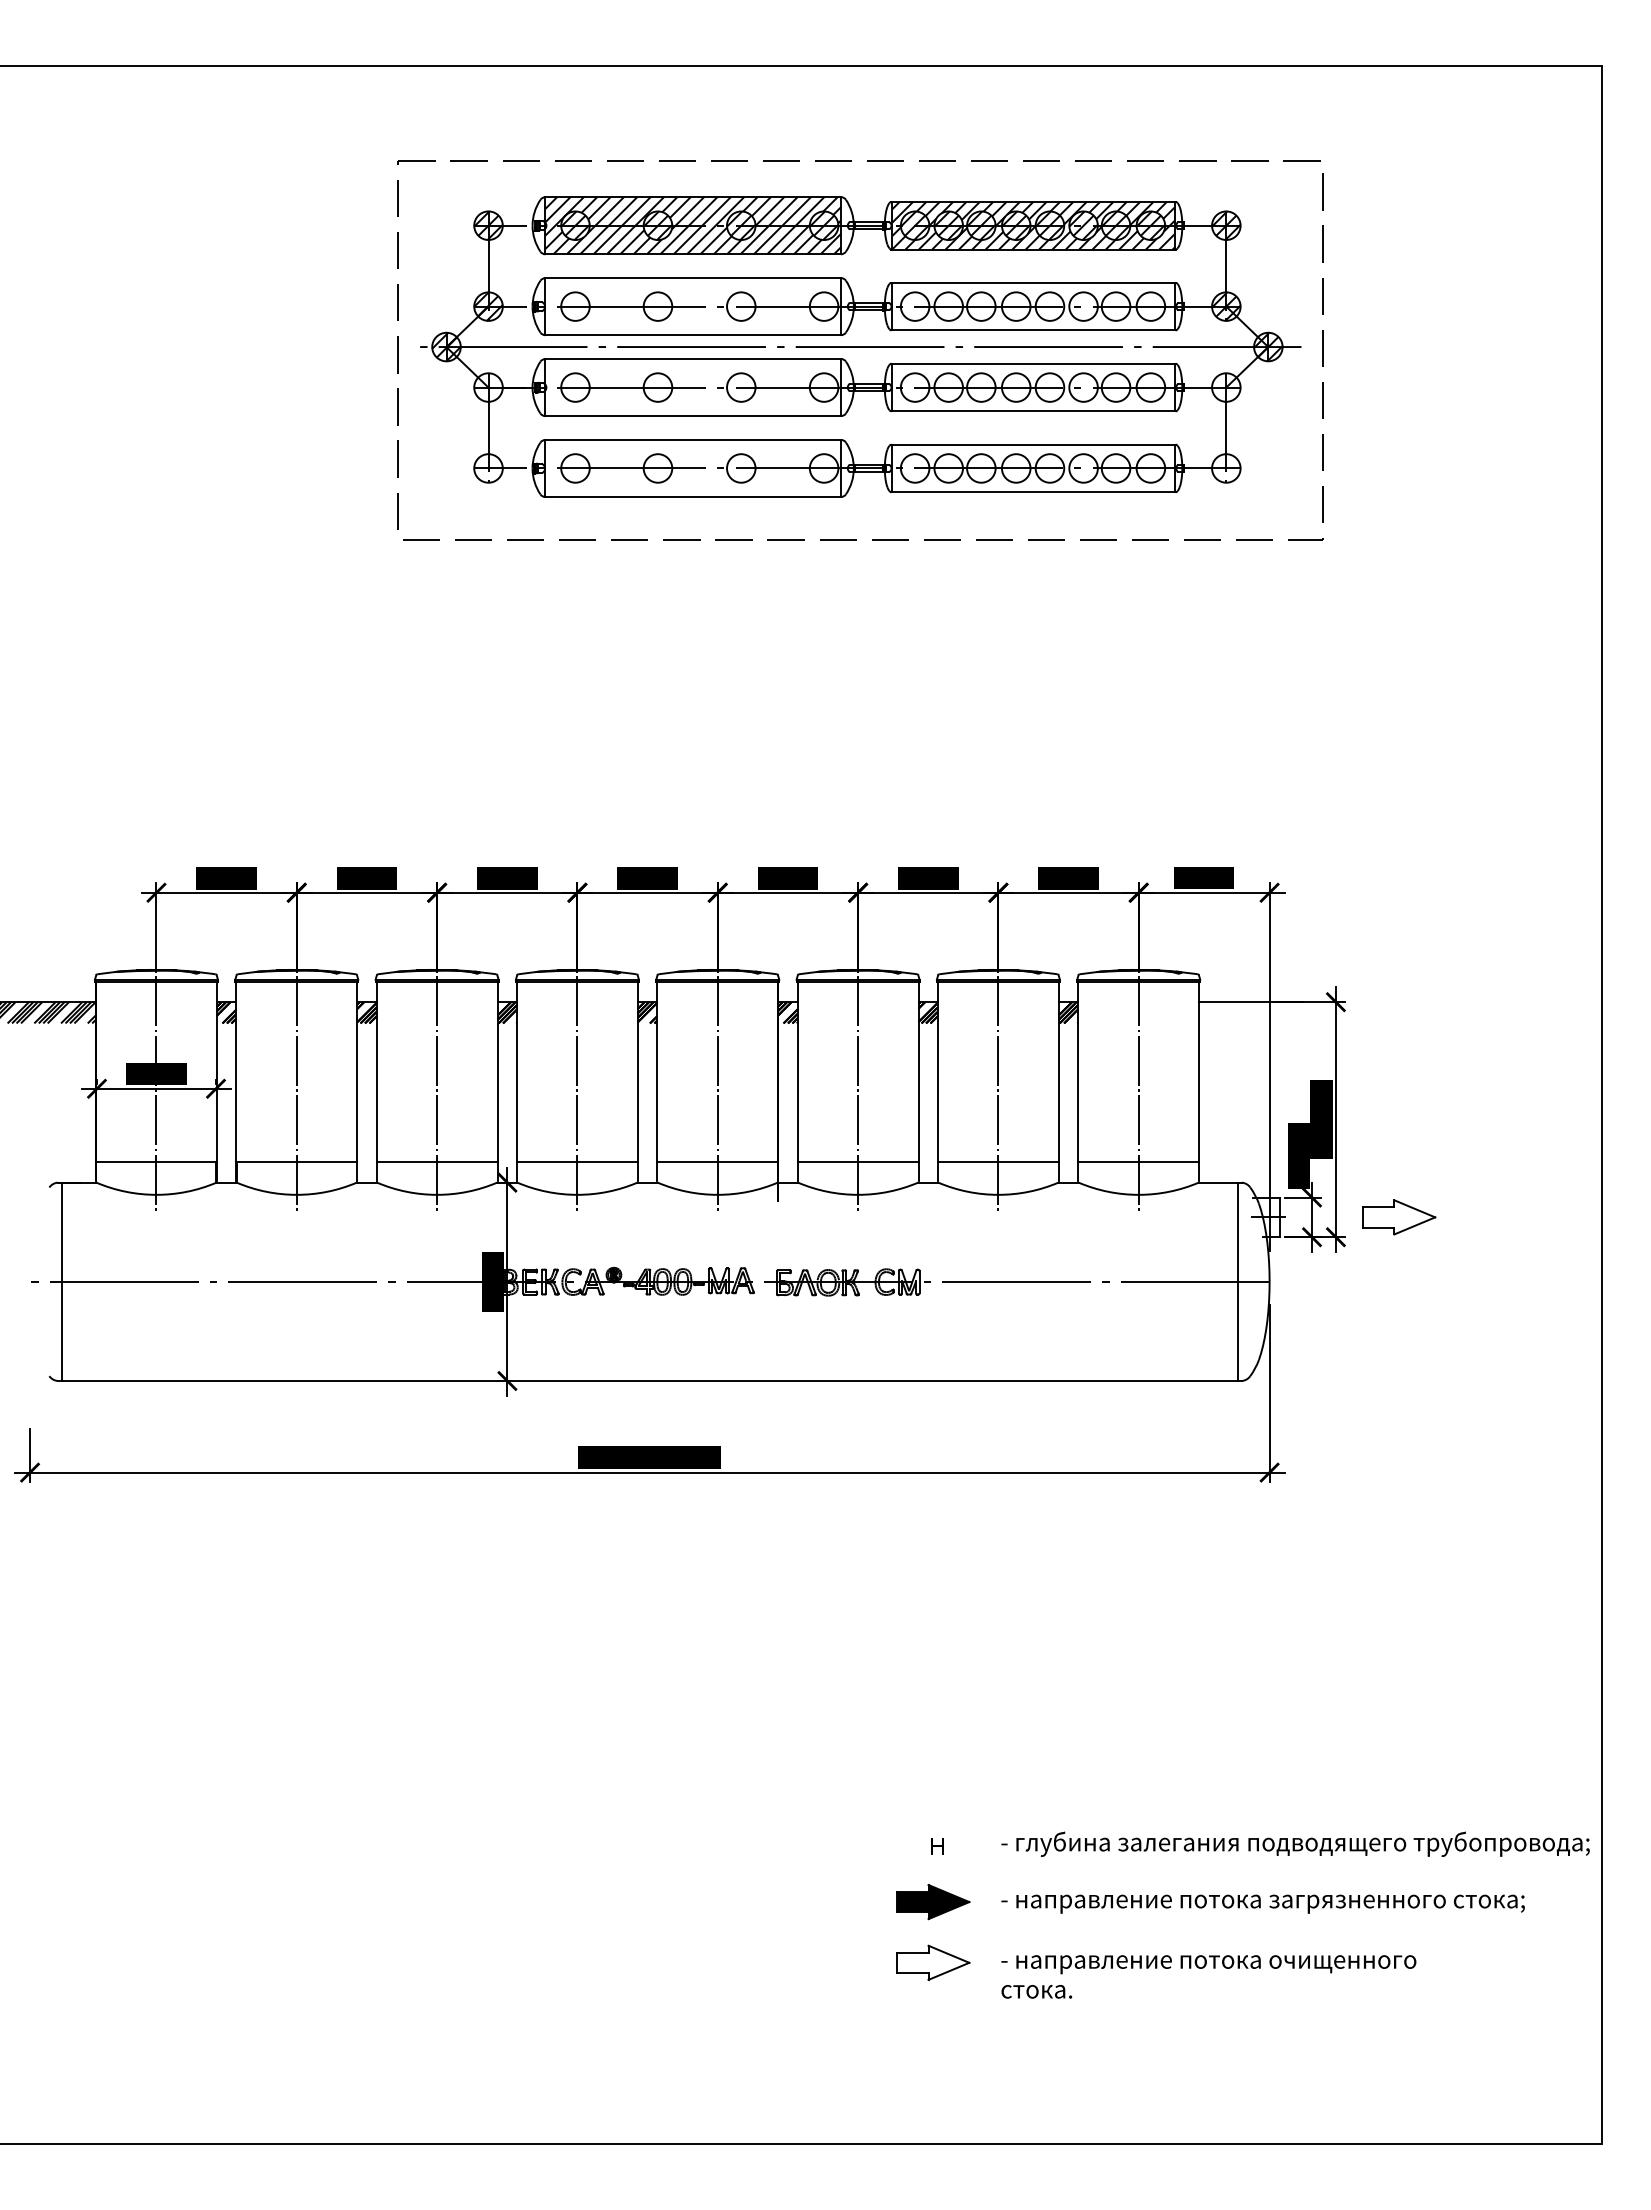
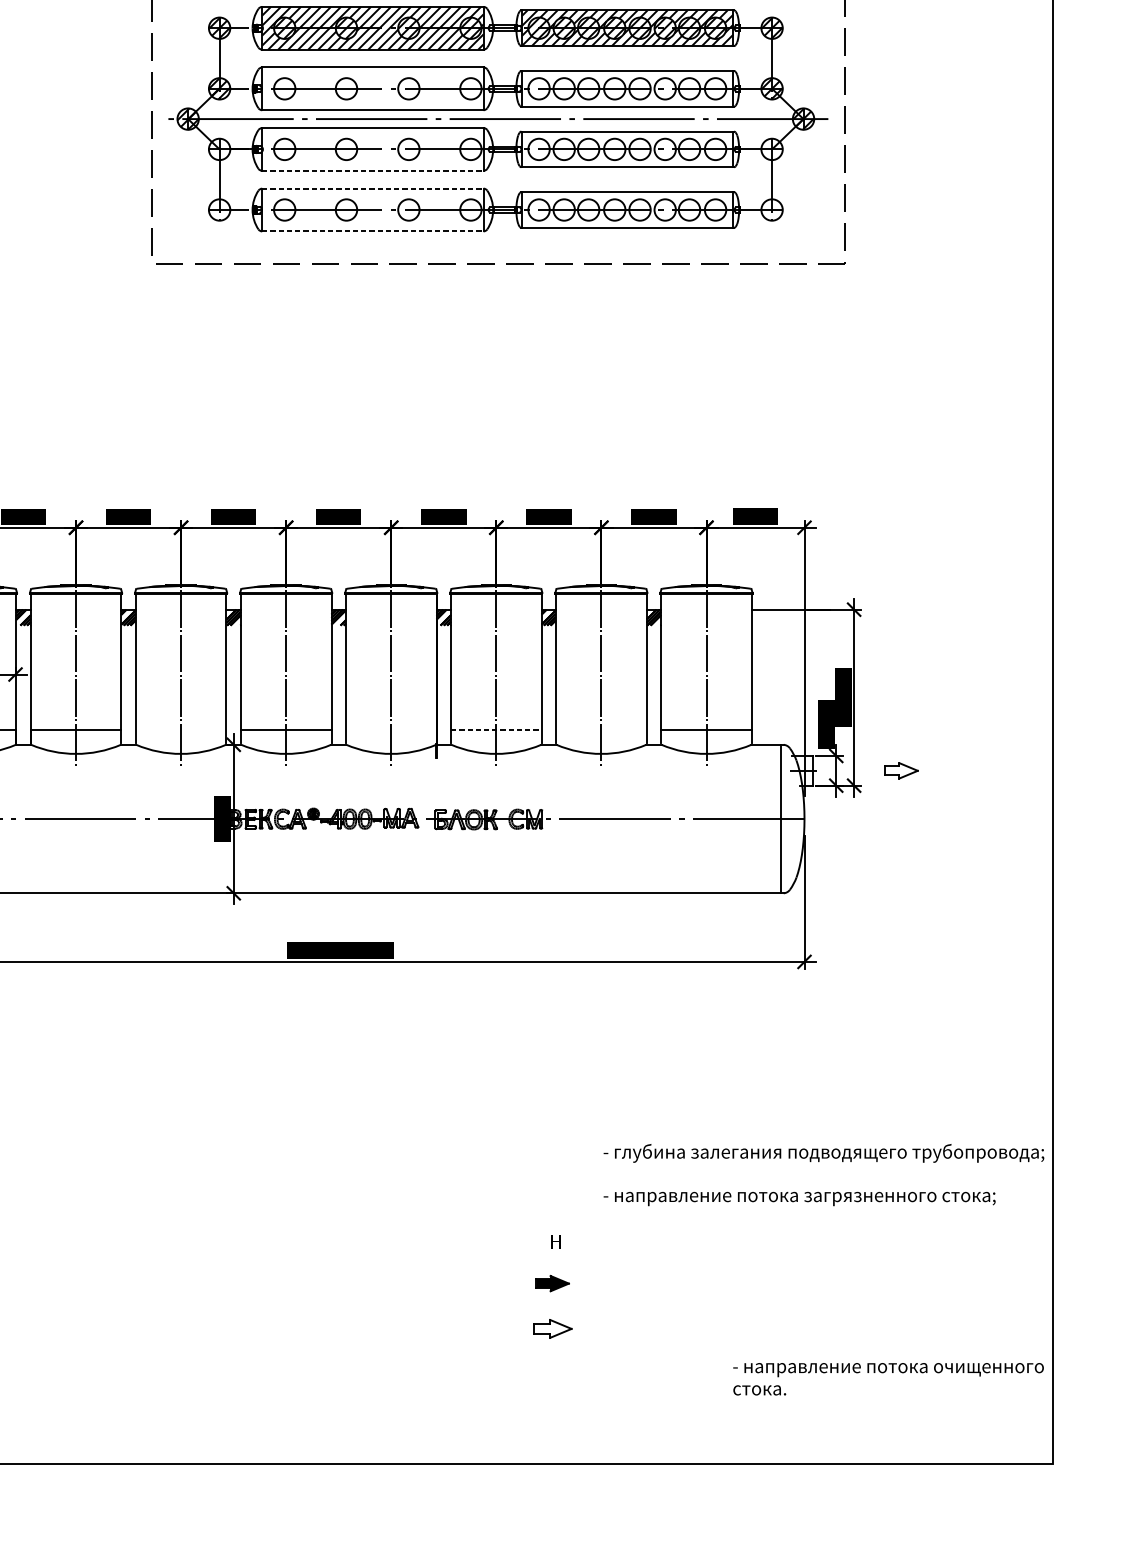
line: (693, 416) -> (373, 171), solid -> dashed
line: (693, 439) -> (373, 188), solid -> dashed
line: (693, 497) -> (373, 231), solid -> dashed
line: (436, 1162) -> (180, 729), removed
line: (717, 1162) -> (391, 729), removed
line: (858, 1162) -> (496, 729), solid -> dashed
line: (997, 1162) -> (600, 729), removed
part: (1399, 1217) -> (901, 770), size x0.6
text: (1295, 1843) -> (823, 1152), moved
part: (933, 1902) -> (552, 1283), size x0.6
text: (1262, 1903) -> (799, 1198), moved
part: (933, 1962) -> (552, 1328), size x0.7
text: (1208, 1976) -> (888, 1378), moved

